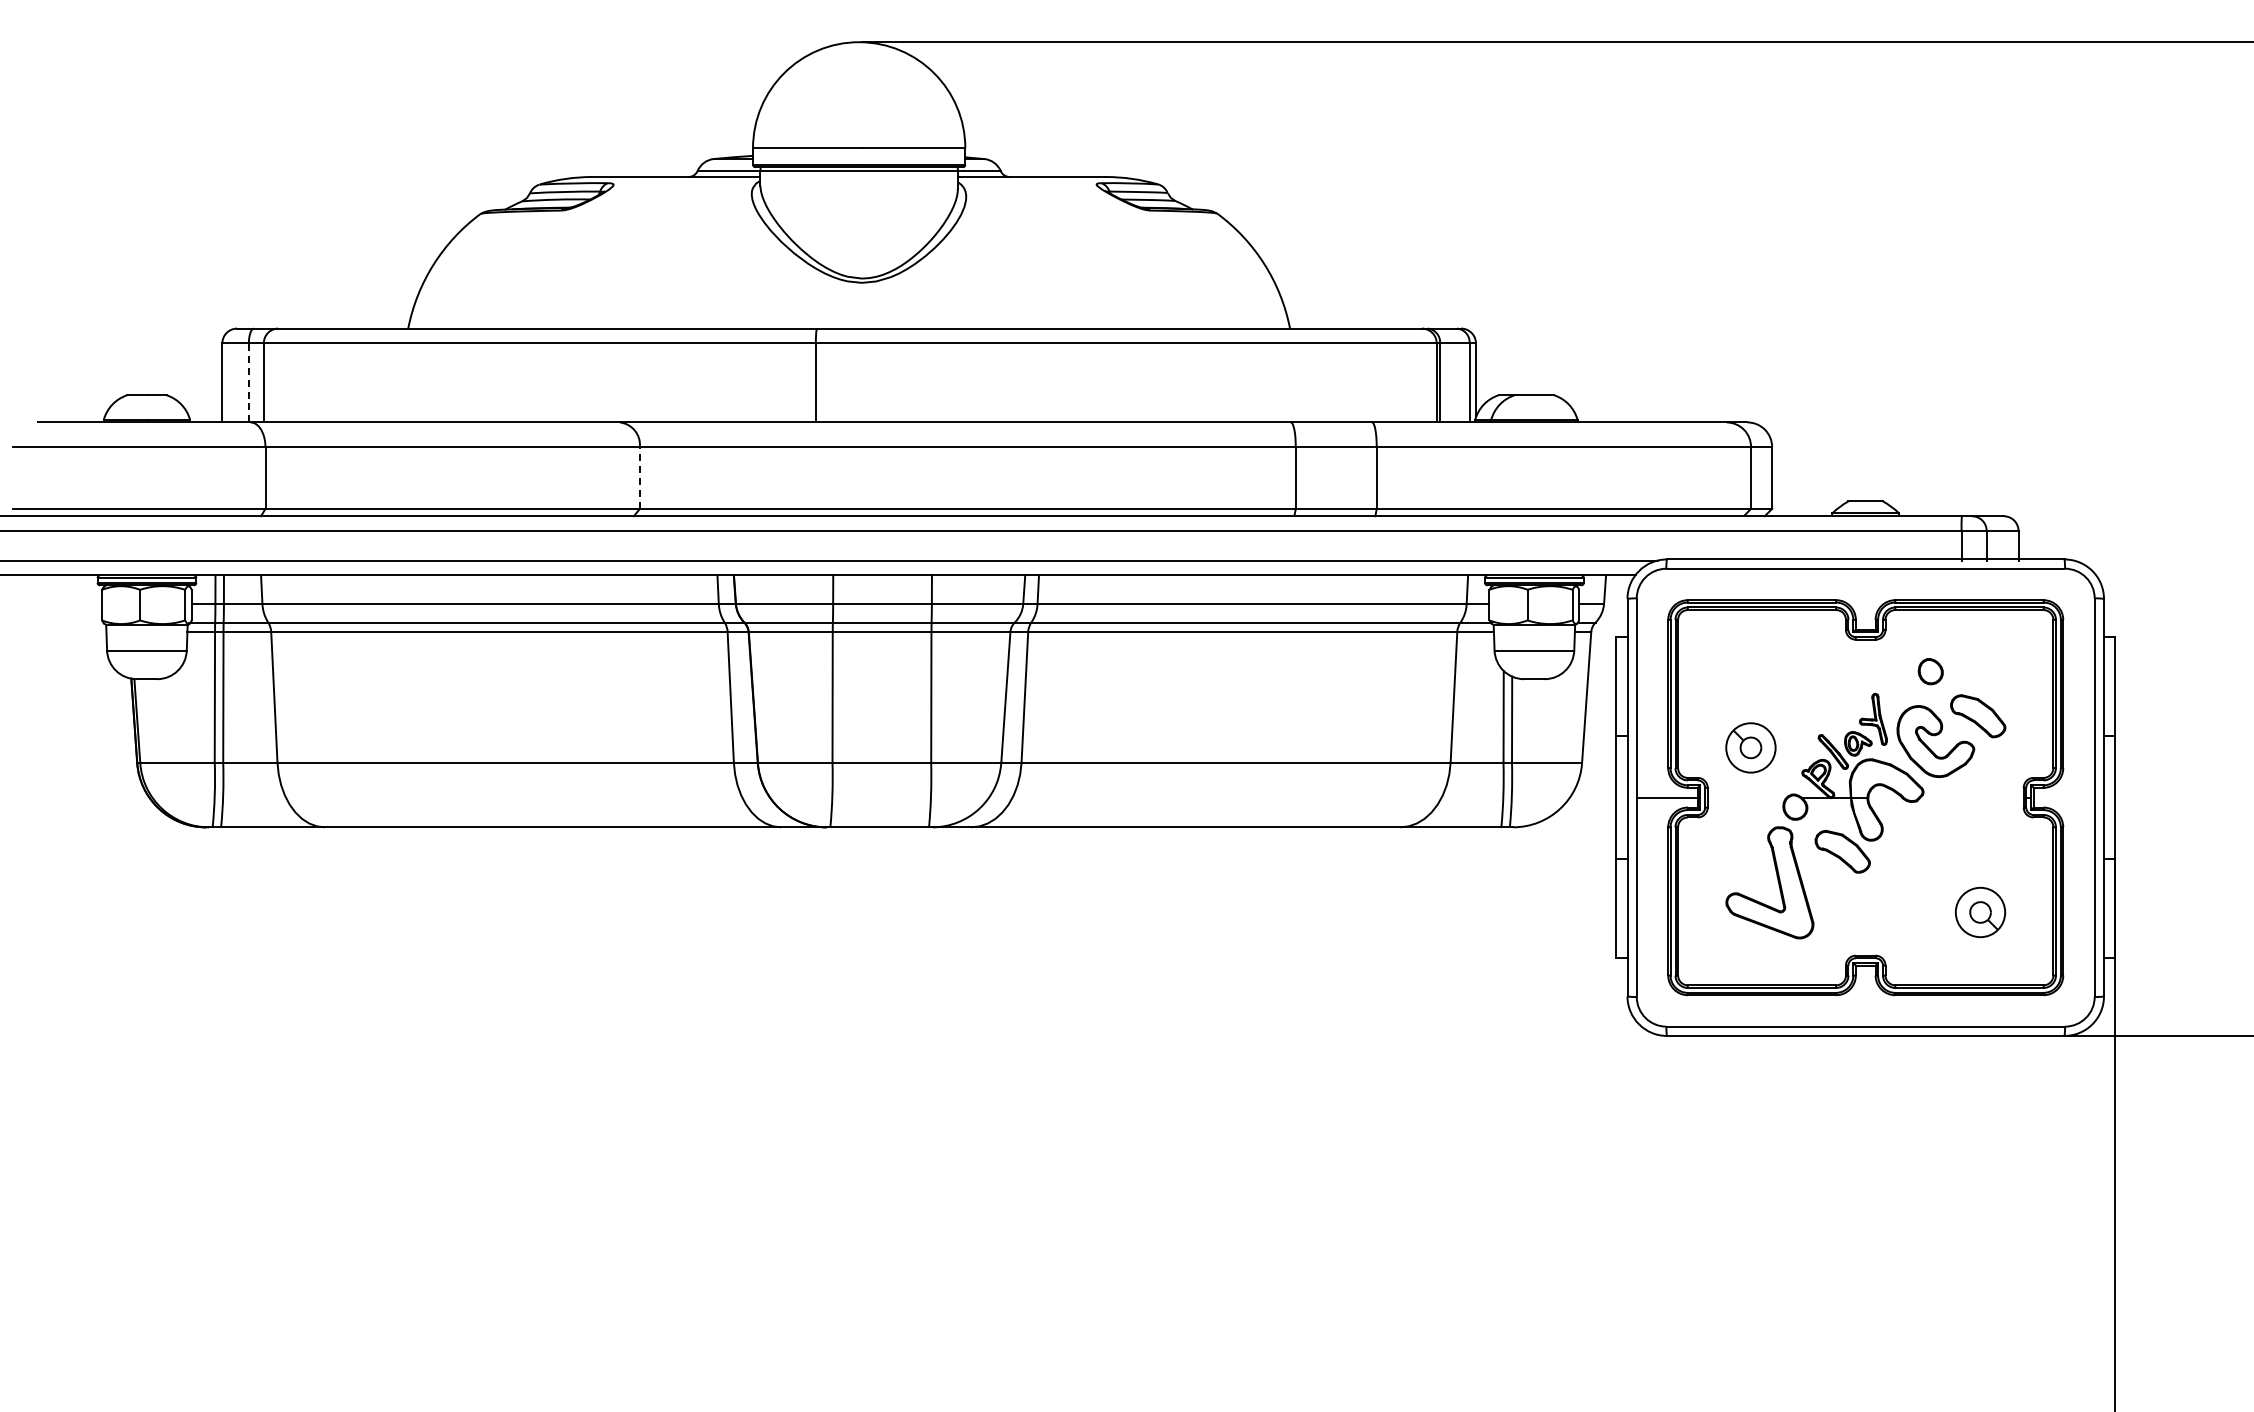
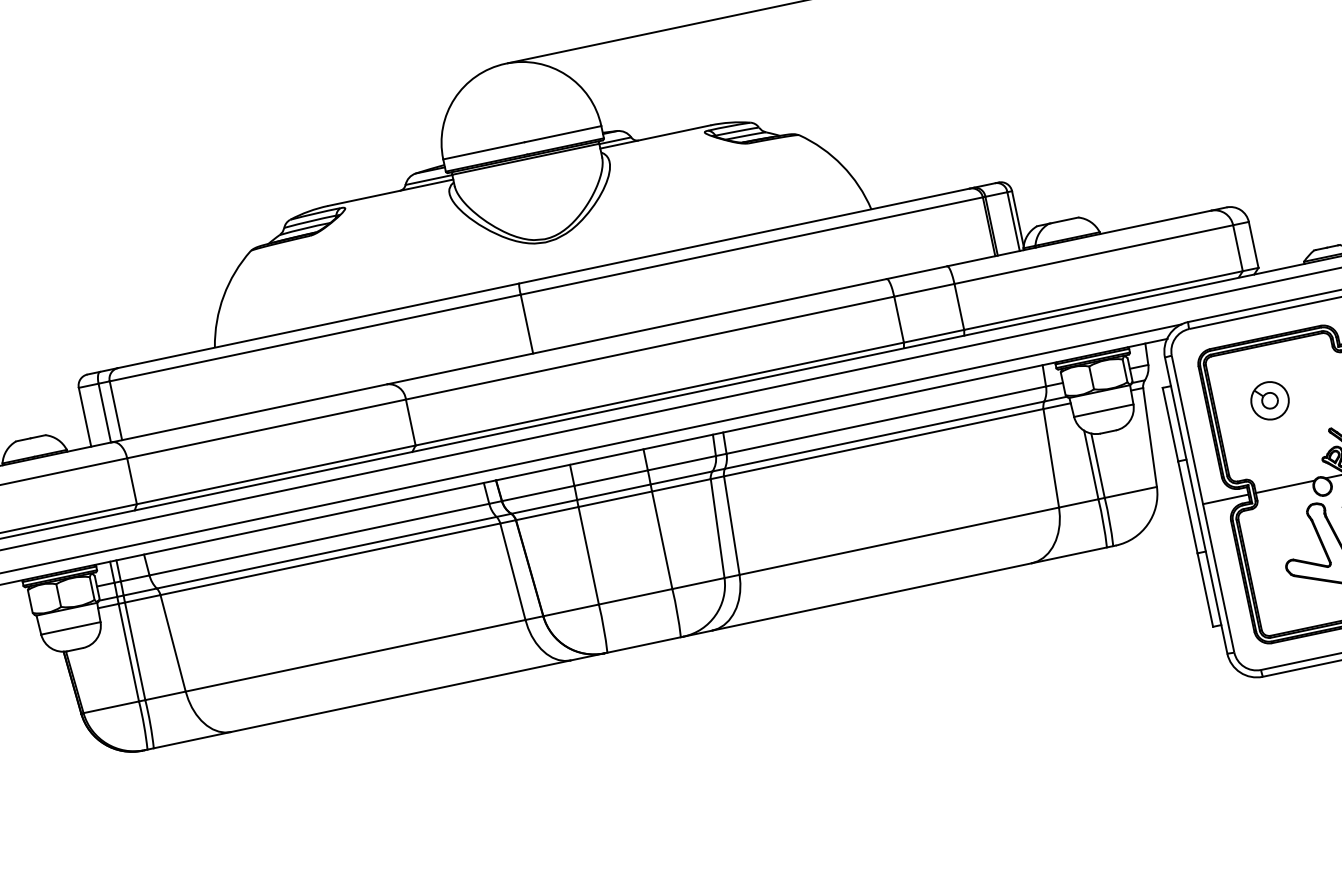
line: (248, 382) -> (104, 412), dashed -> solid
line: (639, 477) -> (410, 422), dashed -> solid
part: (1750, 747) -> (1269, 400), moved
line: (1746, 797) -> (1284, 486), added

